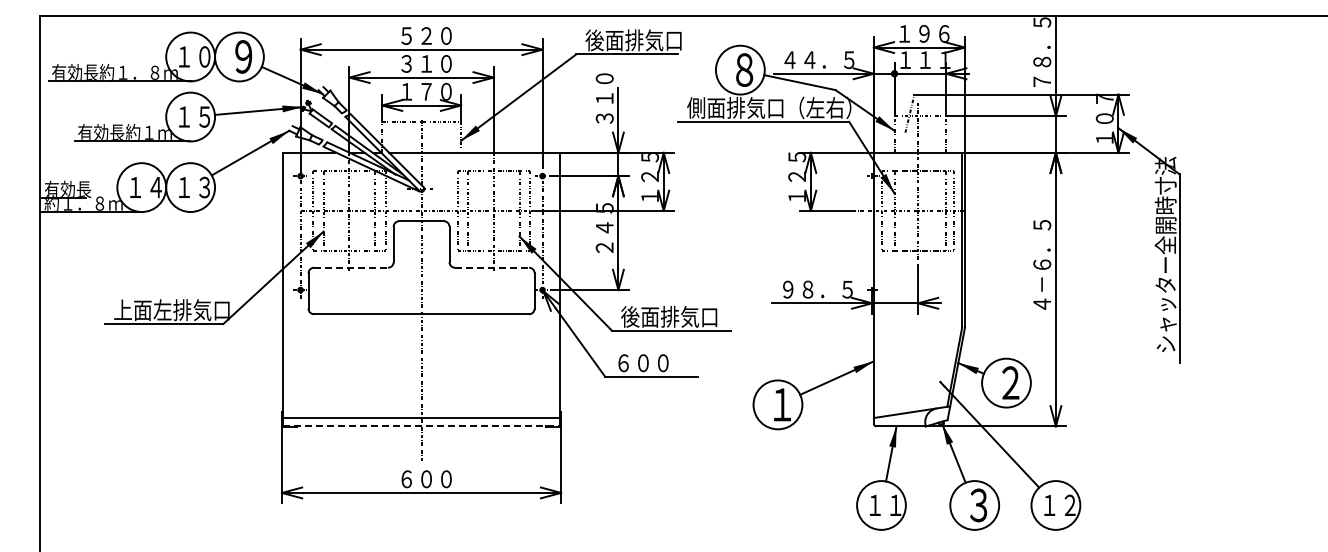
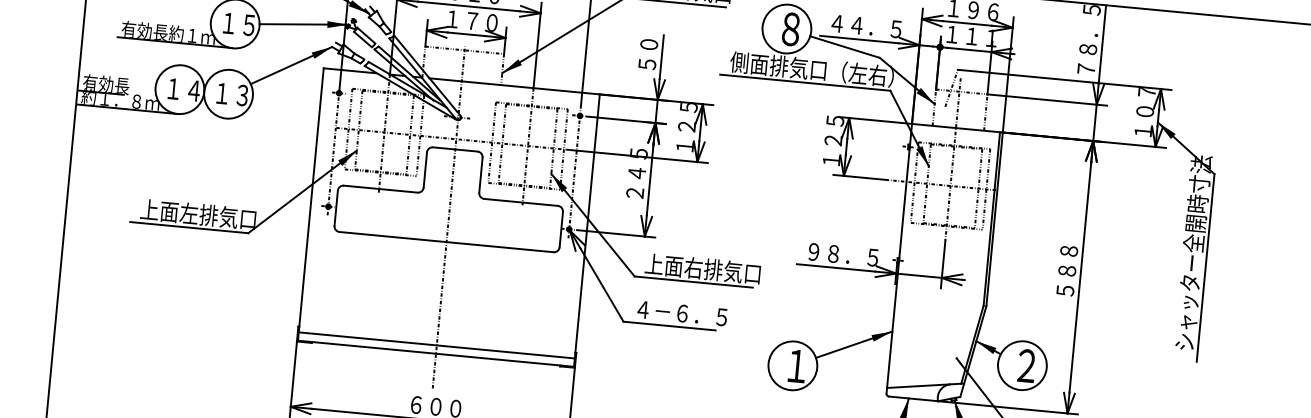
text: (604, 98) -> (648, 44), ３１０ -> ５０
text: (1042, 264) -> (1069, 250), ４－６．５ -> ５８８
line: (351, 267) -> (381, 188), dashed -> solid
line: (492, 267) -> (521, 202), dashed -> solid
text: (678, 316) -> (702, 268), 後面排気口 -> 上面右排気口
text: (662, 363) -> (681, 313), ６００ -> ４－６．５
line: (421, 426) -> (435, 353), dashed -> solid

